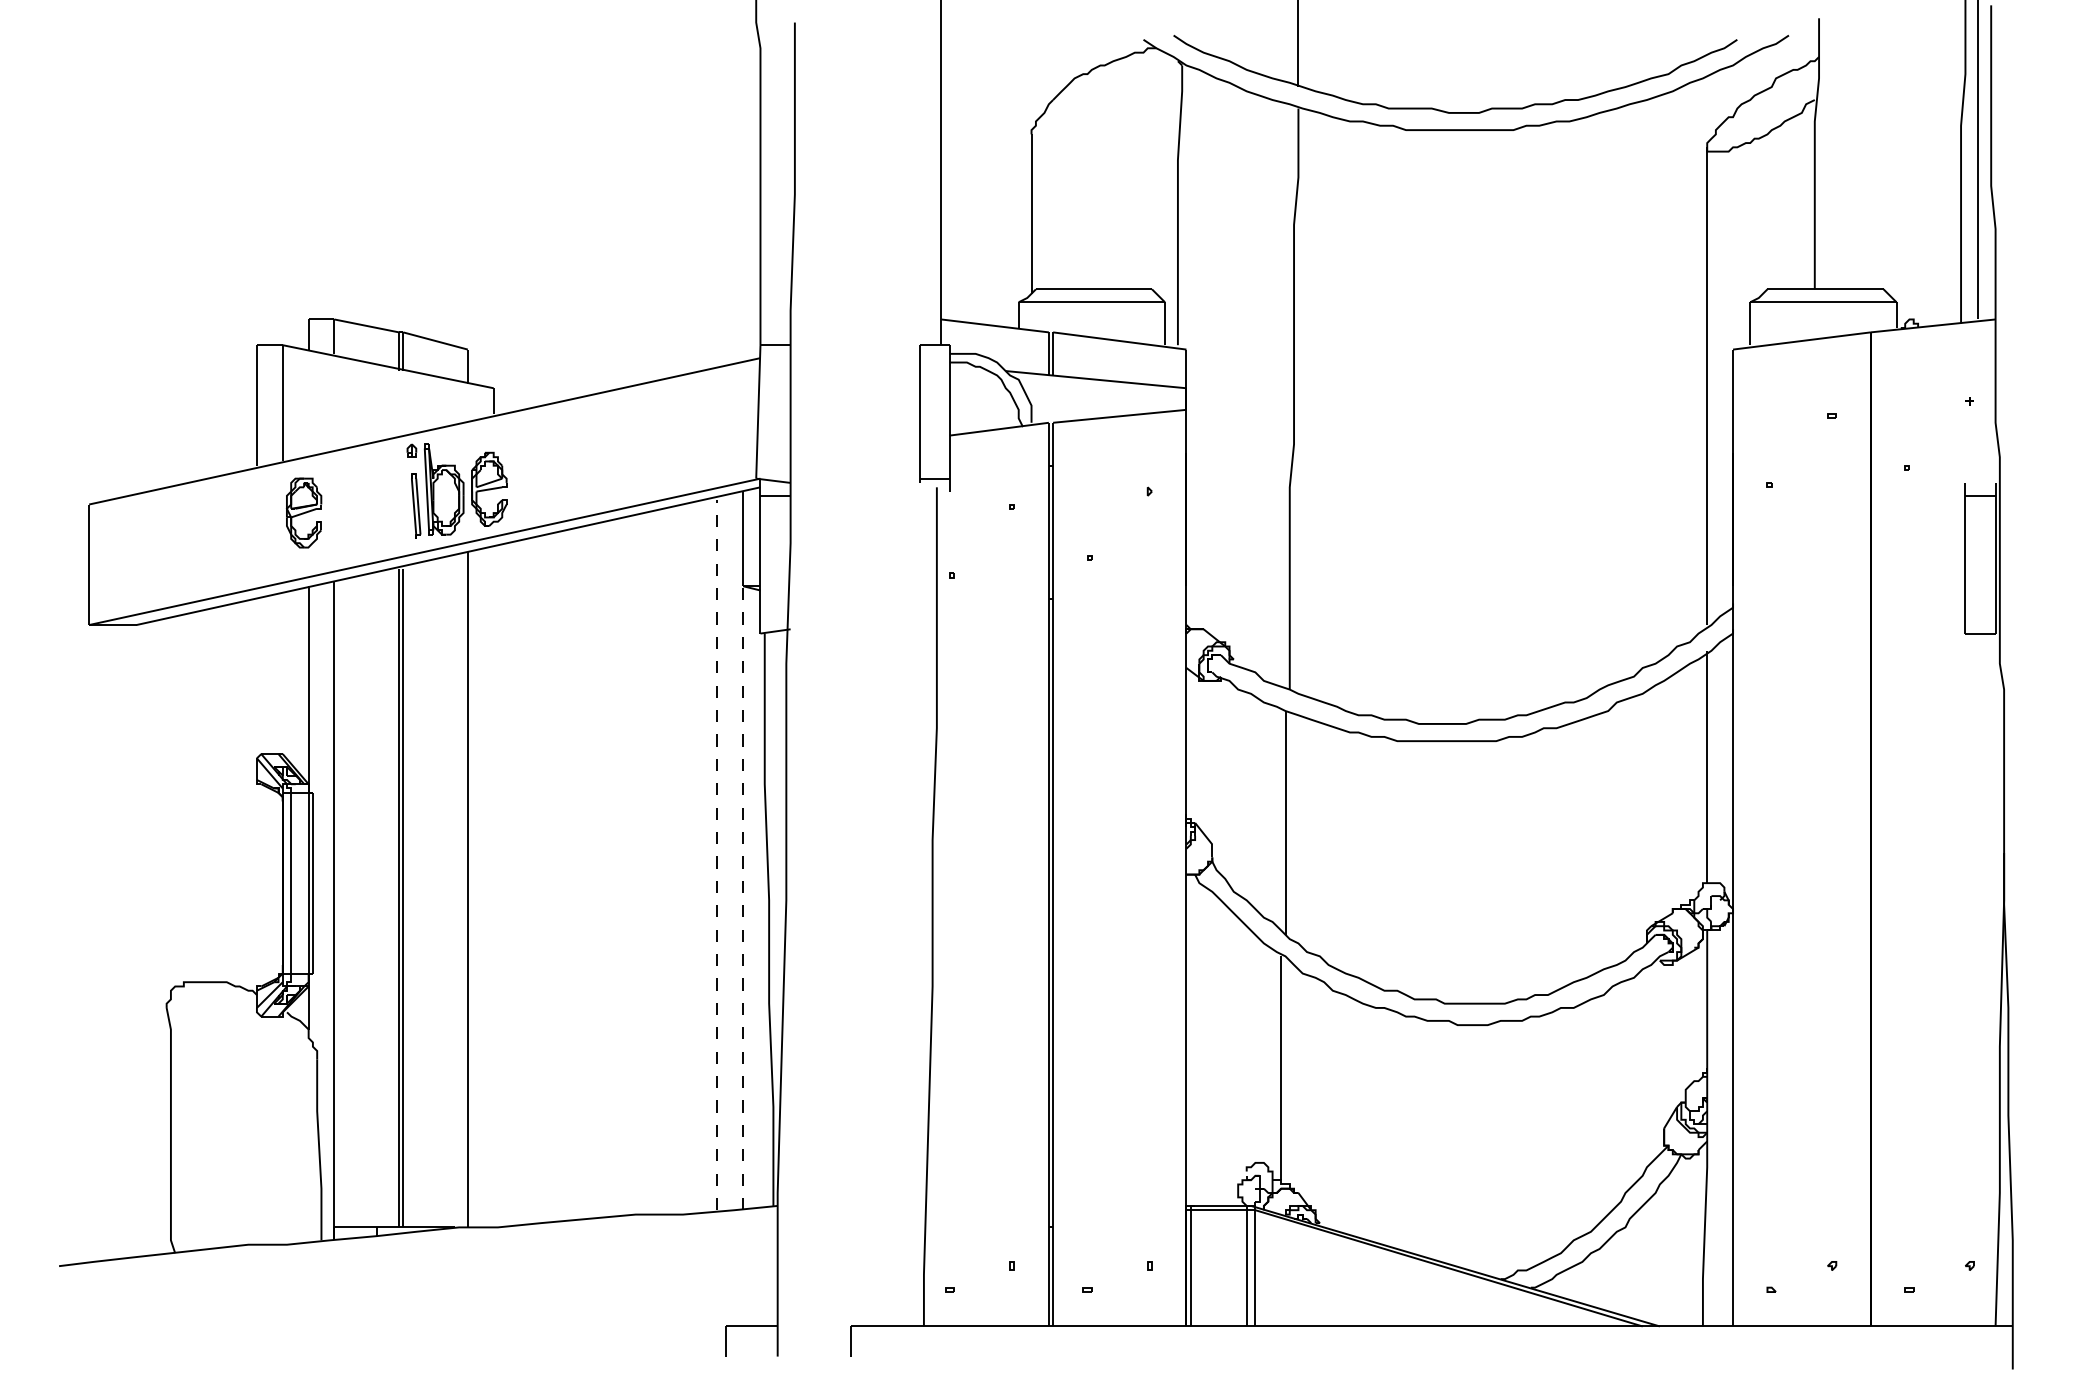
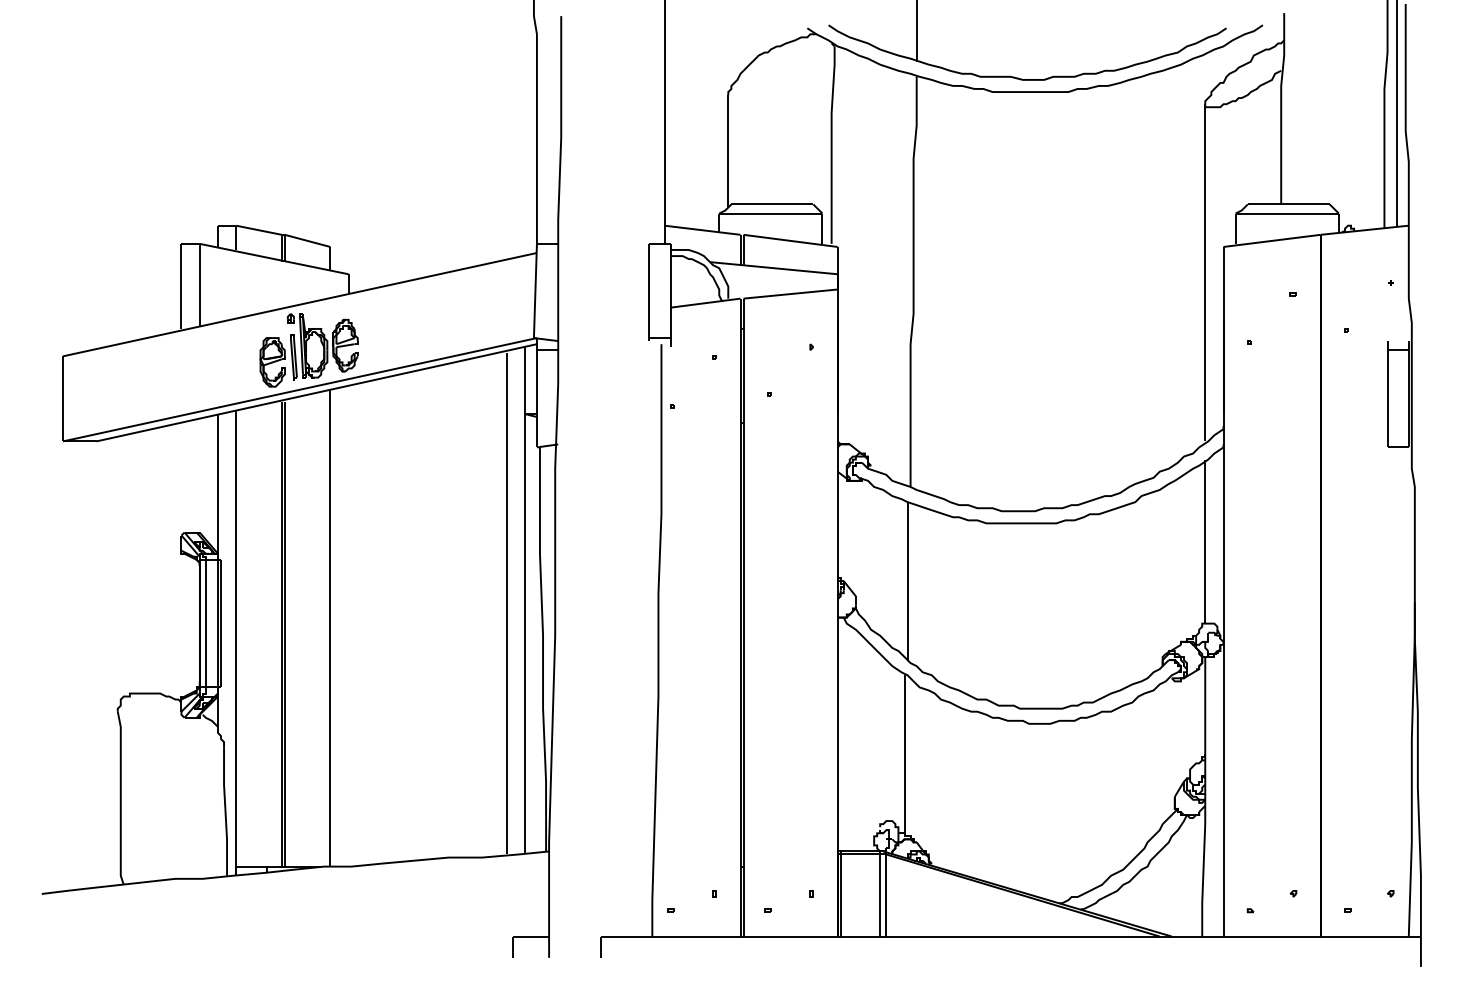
part: (303, 512) -> (272, 361), moved
line: (717, 855) -> (506, 604), dashed -> solid
line: (743, 898) -> (524, 634), dashed -> solid

